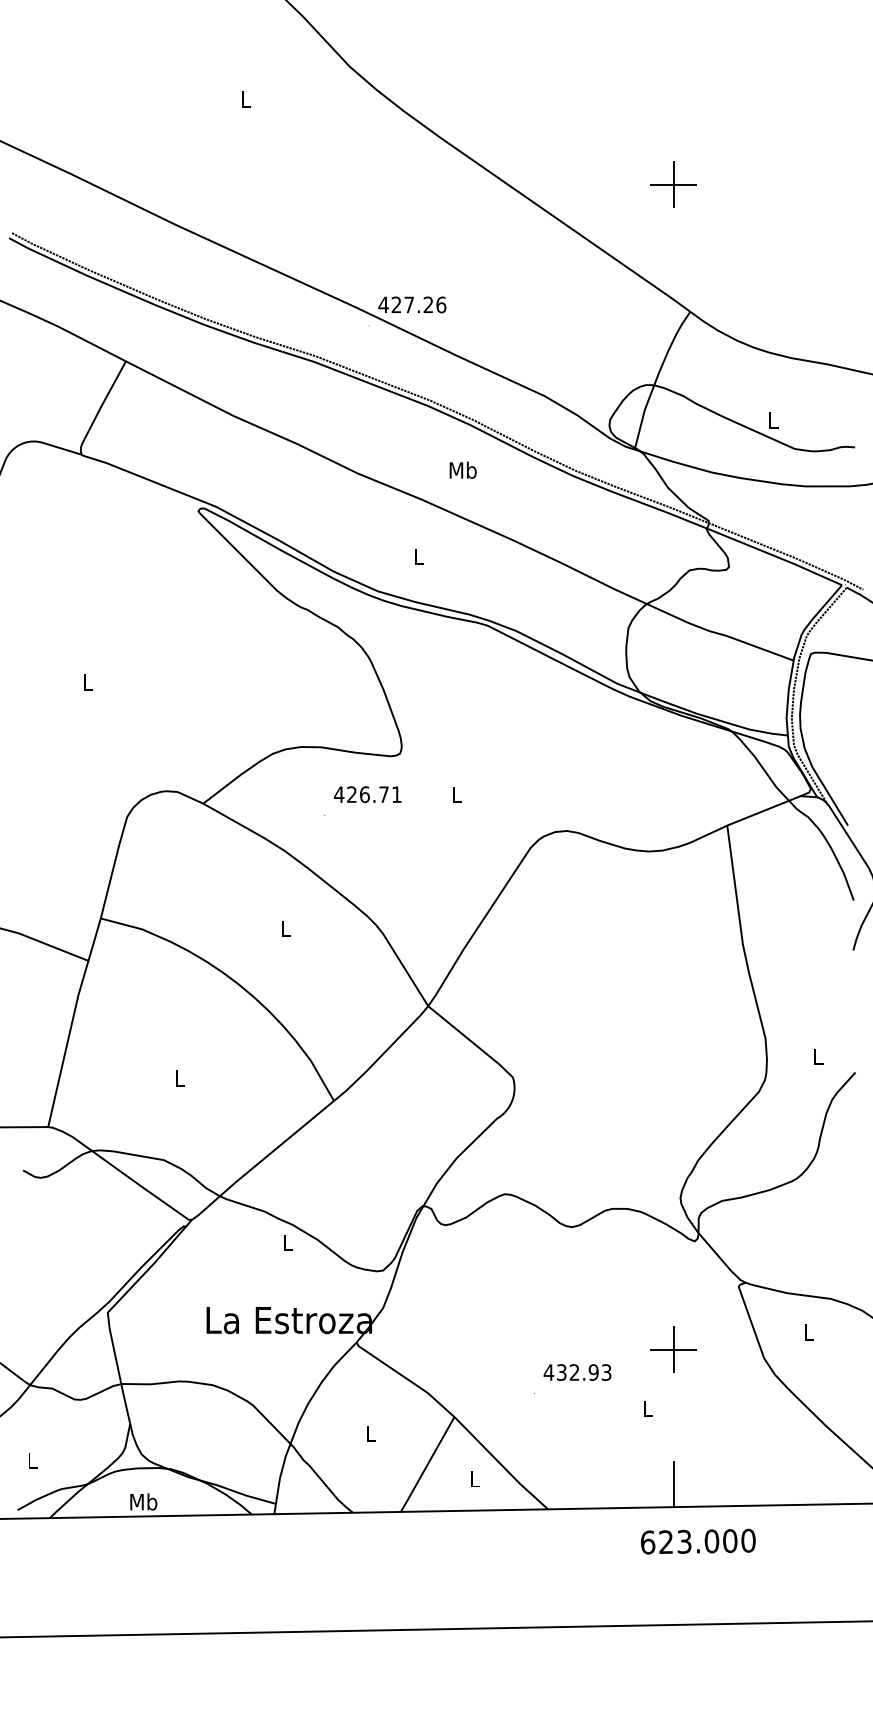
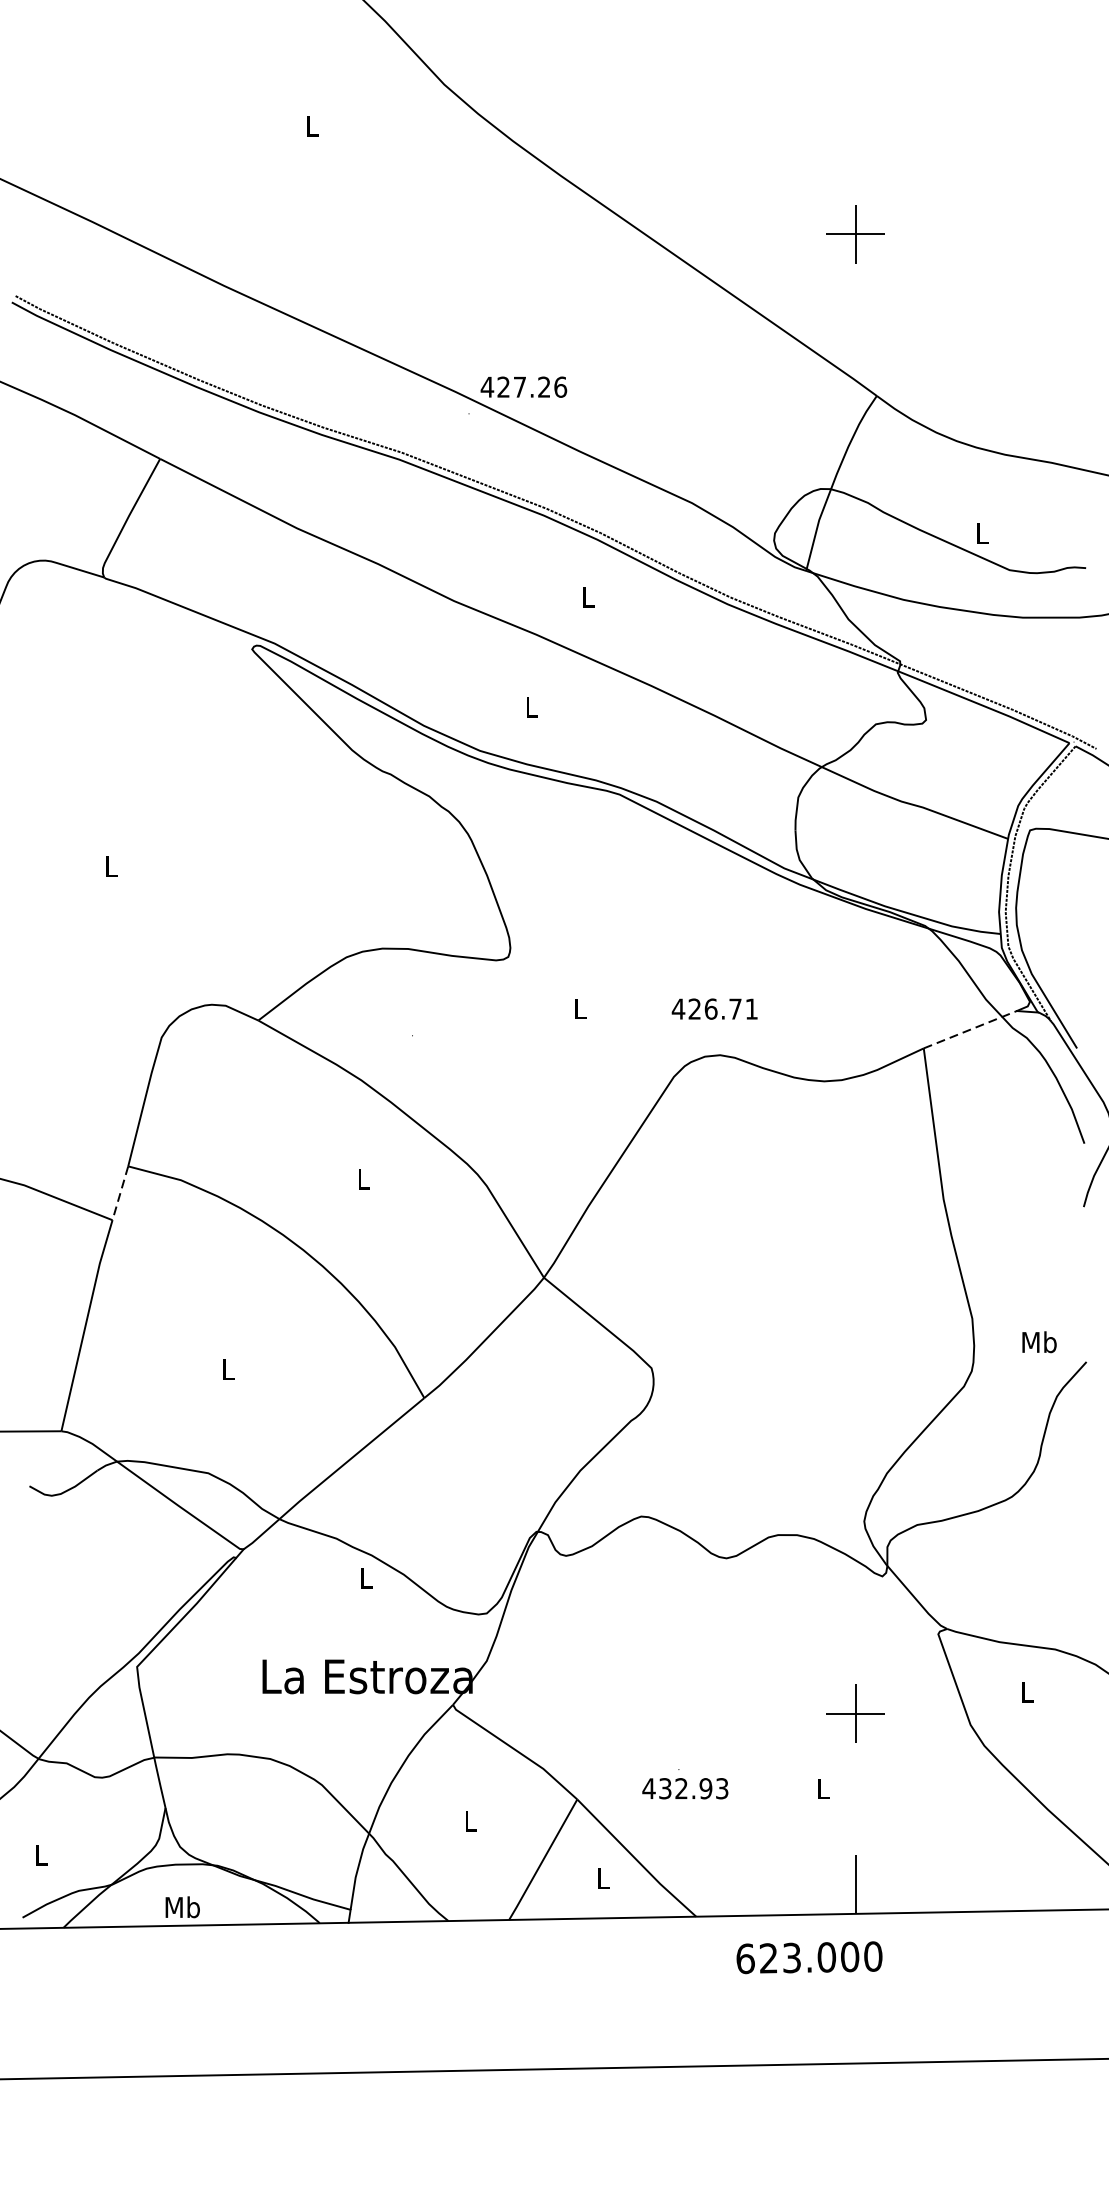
text: (462, 469) -> (587, 596), Mb -> L
text: (367, 794) -> (714, 1008), moved
line: (763, 810) -> (969, 1029), solid -> dashed
line: (94, 940) -> (120, 1194), solid -> dashed
text: (818, 1056) -> (1039, 1341), L -> Mb
text: (577, 1372) -> (685, 1788), moved
text: (698, 1541) -> (809, 1957), moved

